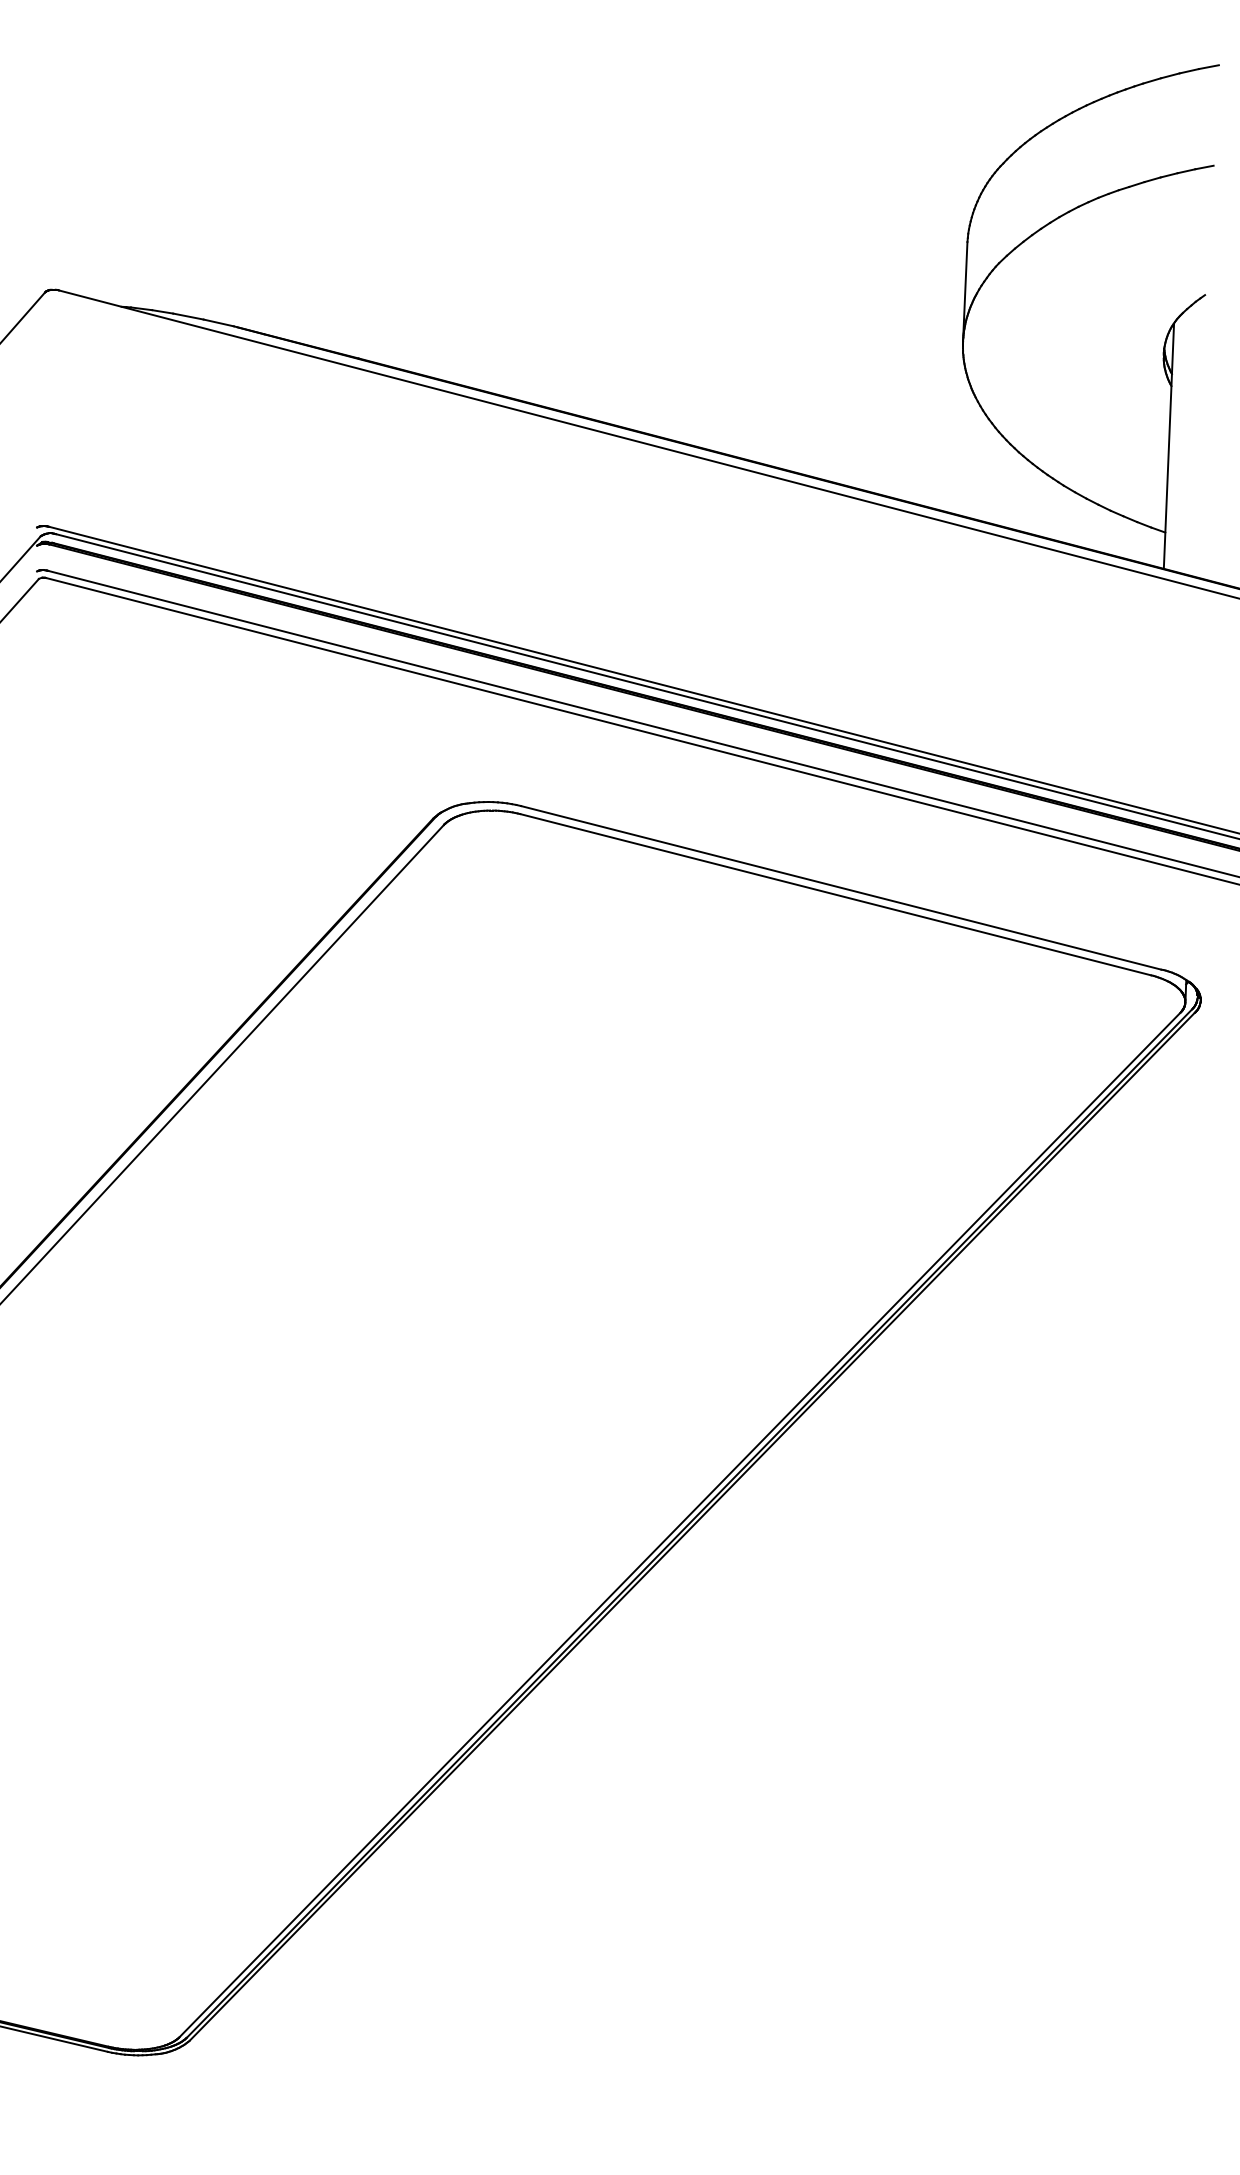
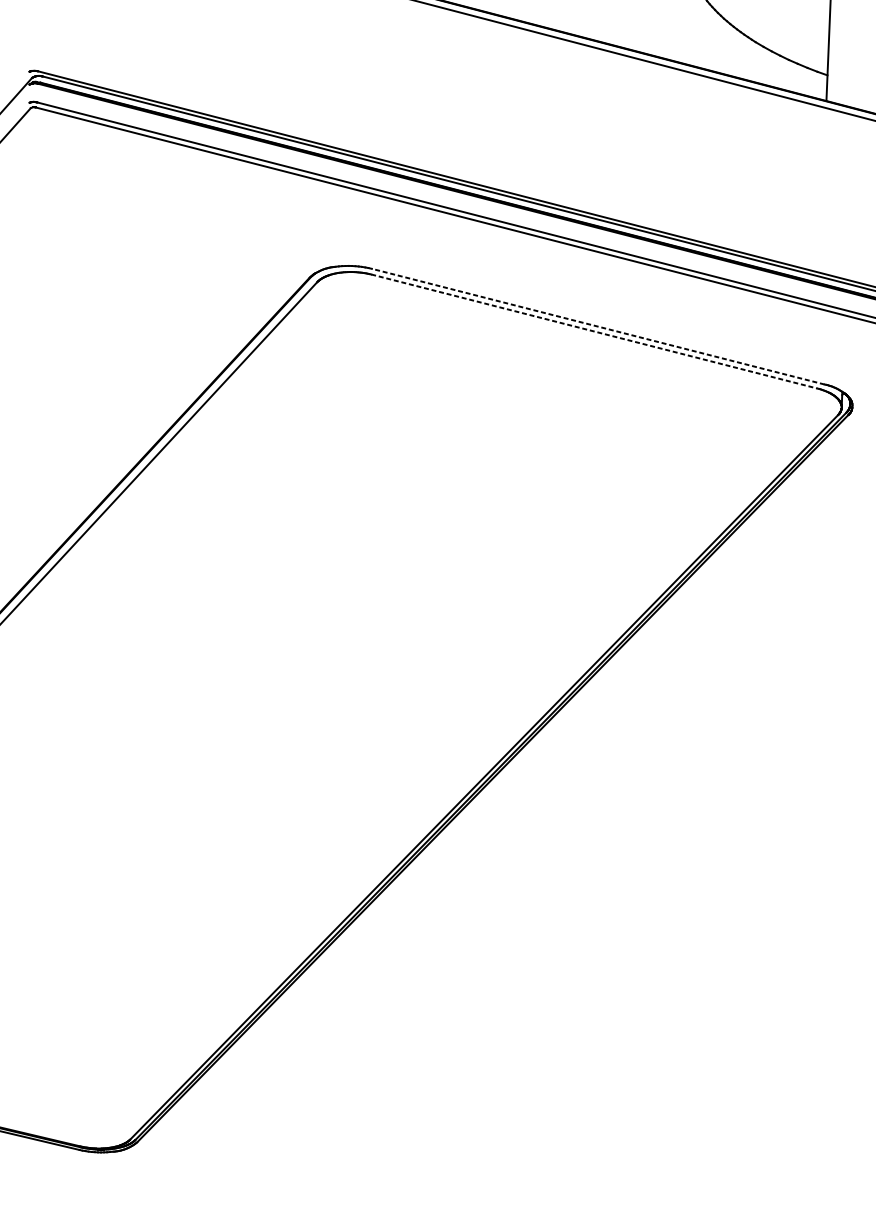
line: (840, 887) -> (597, 326), solid -> dashed
line: (835, 894) -> (594, 331), solid -> dashed

